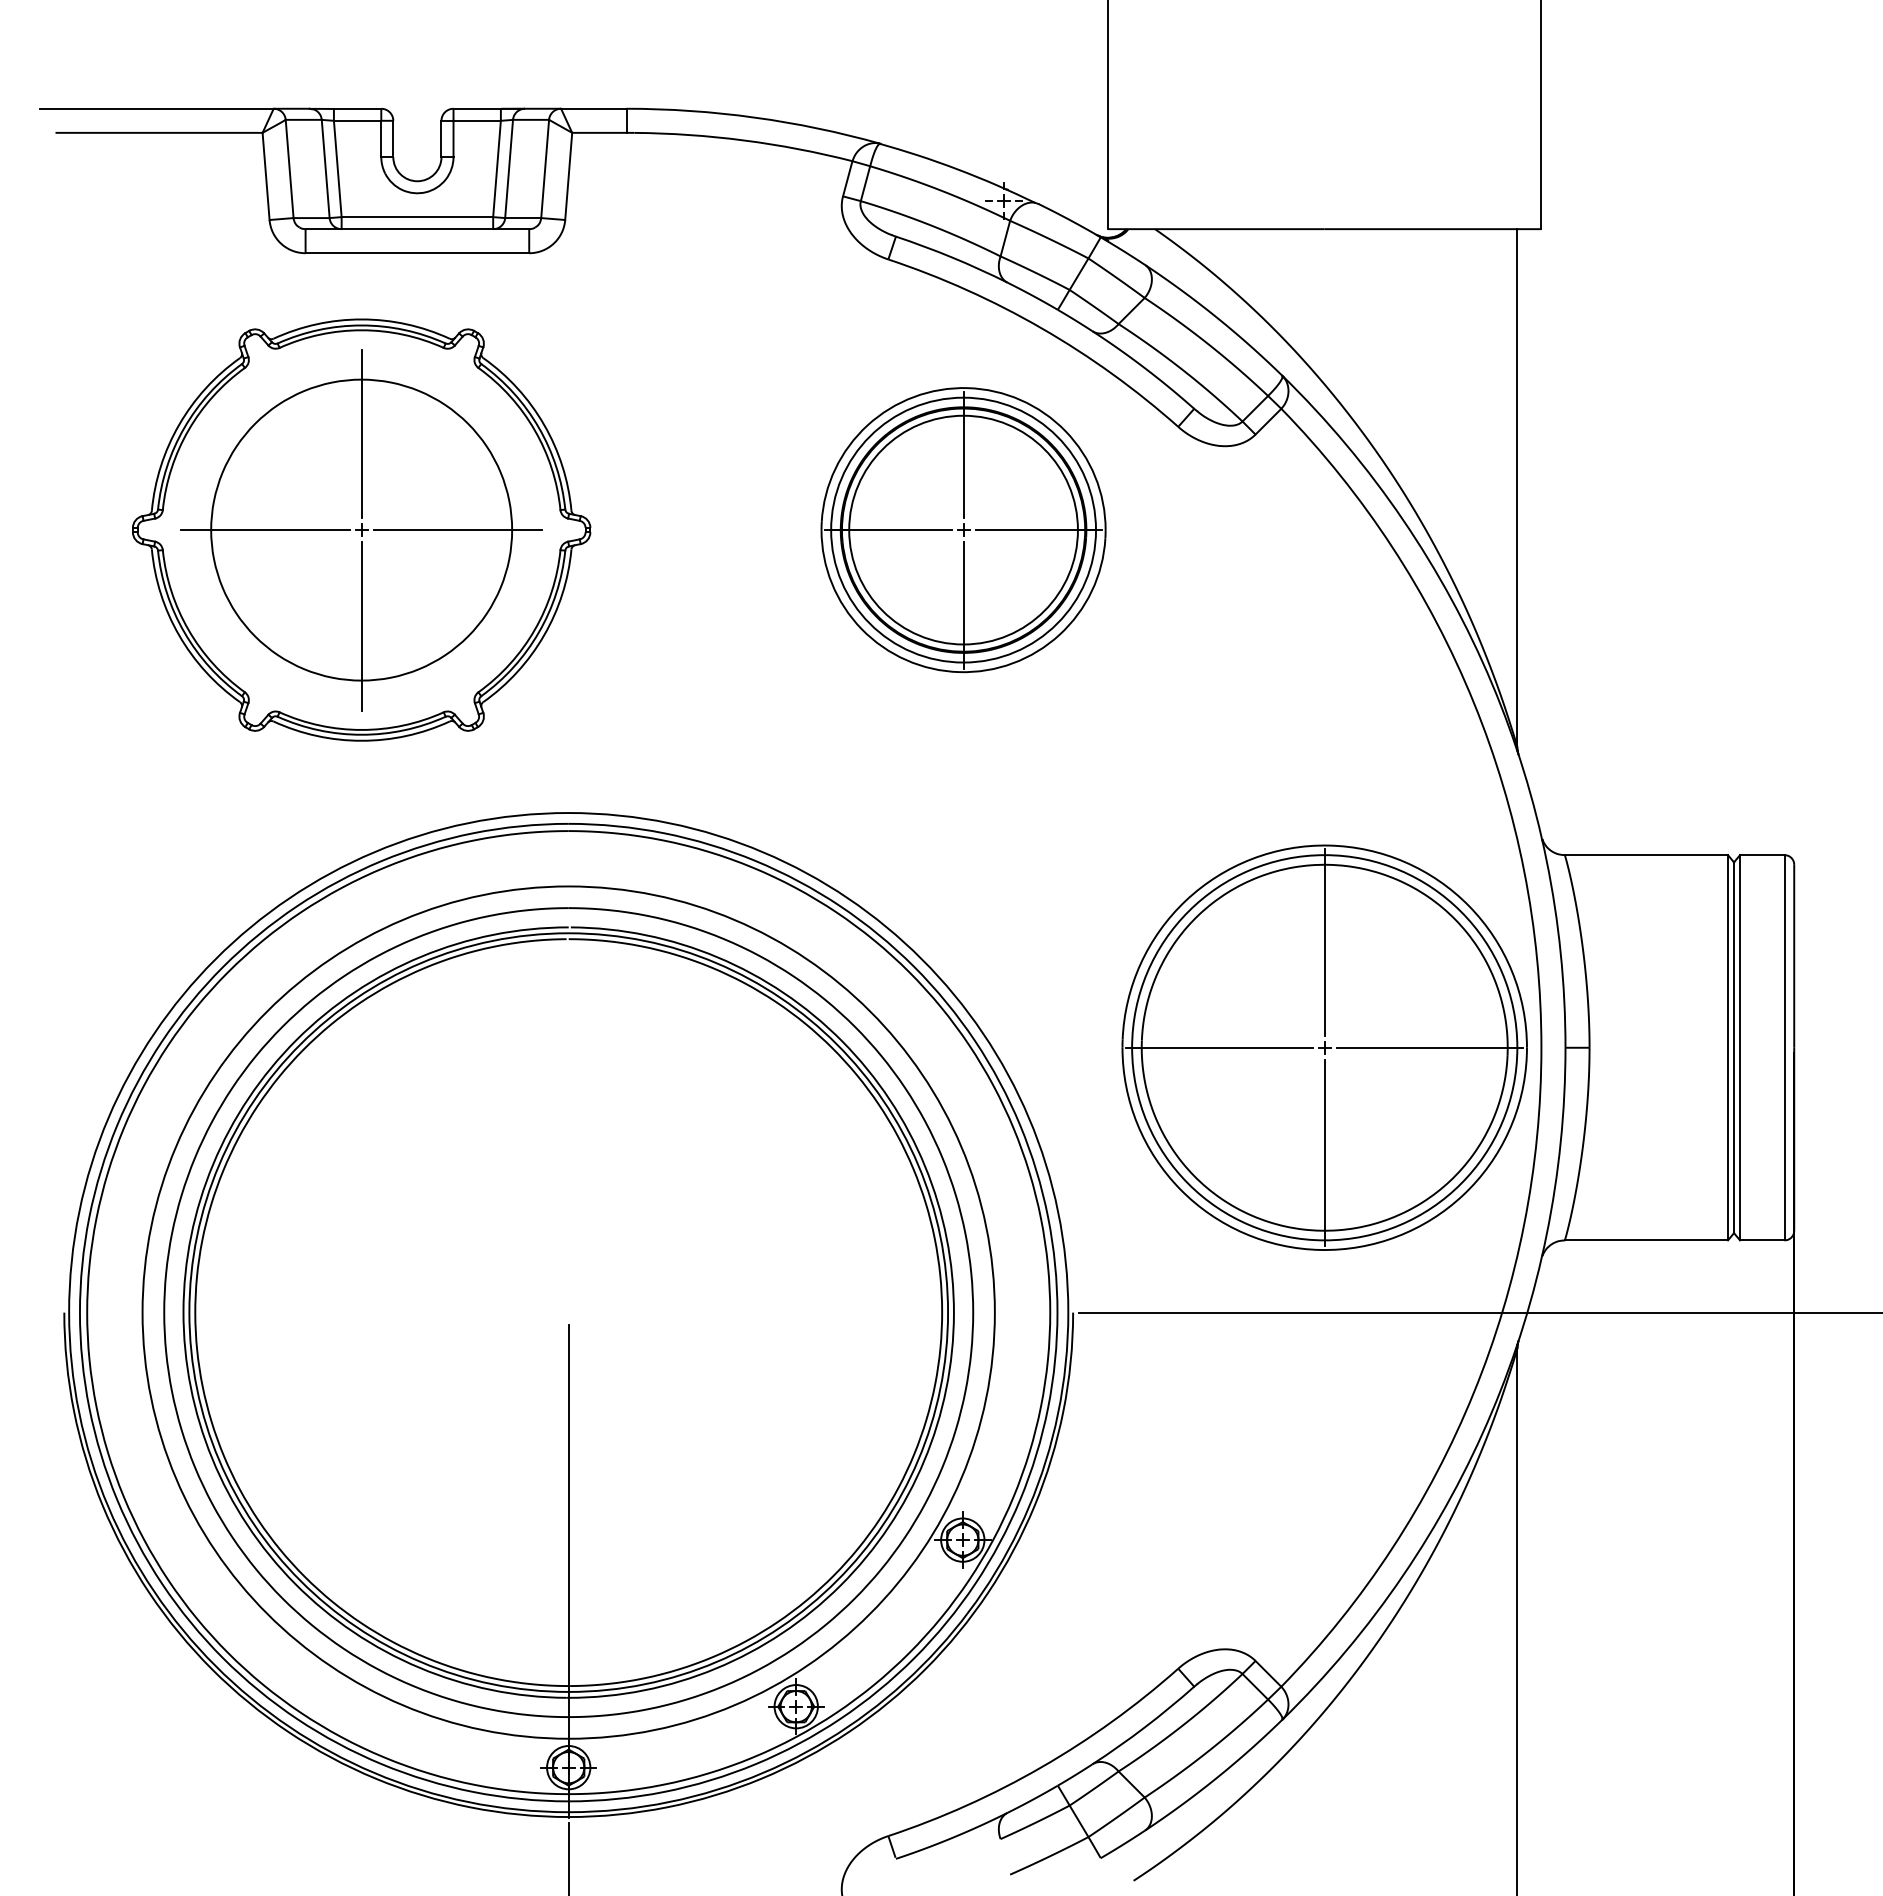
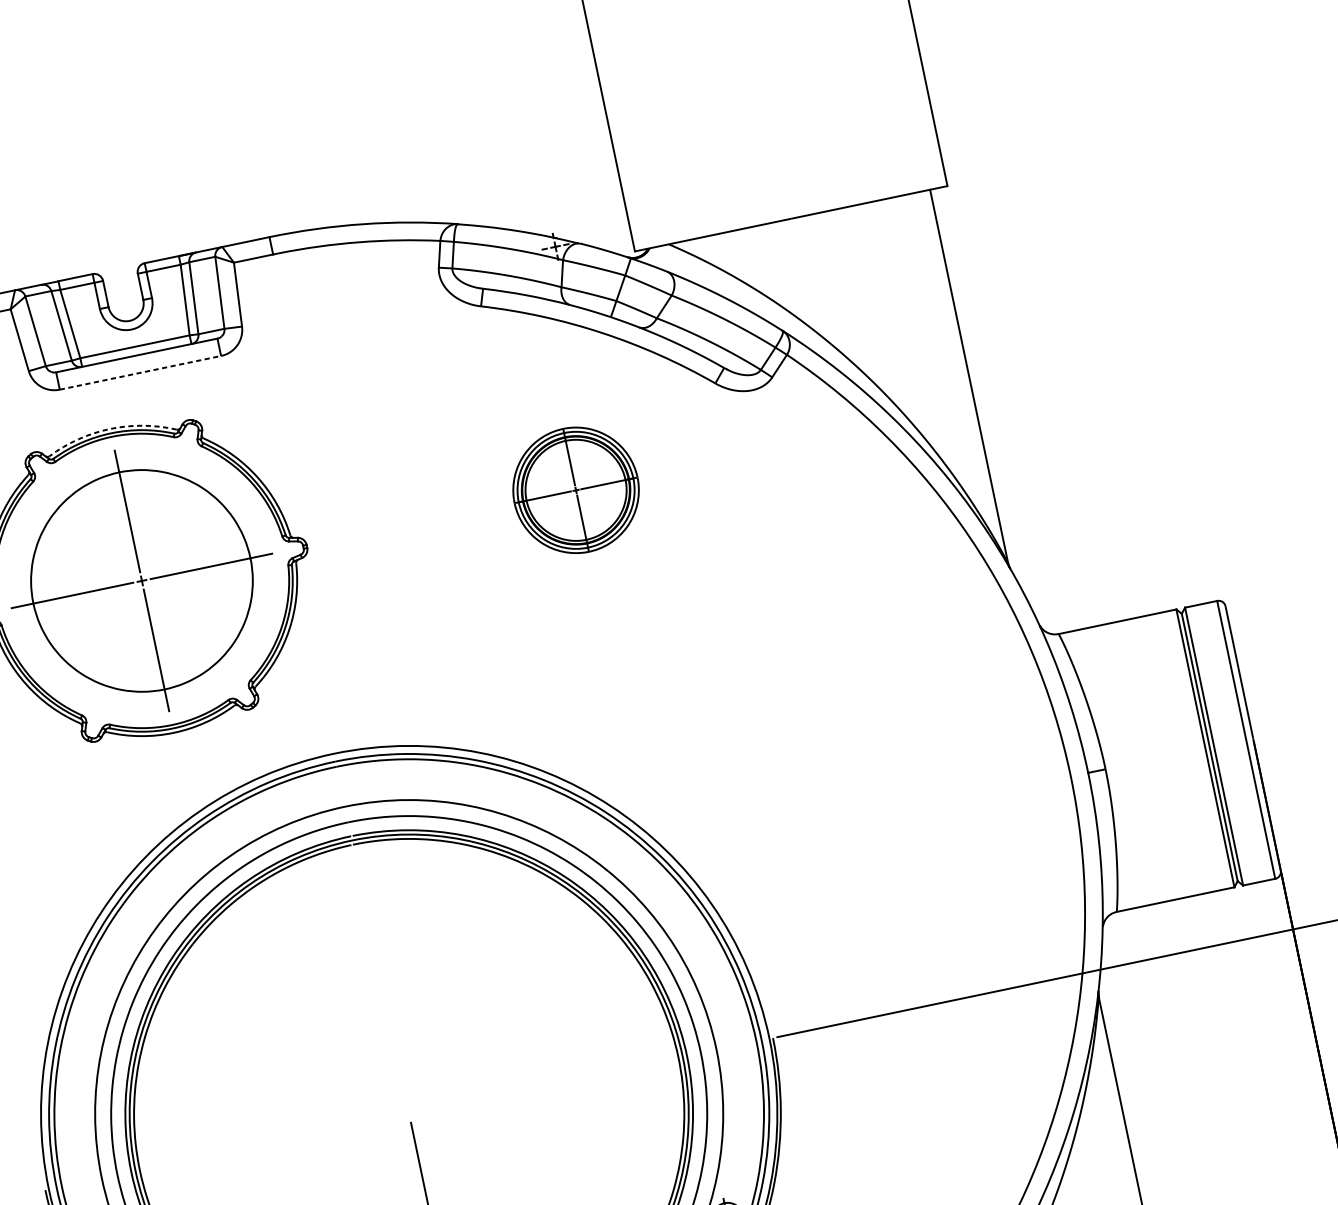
line: (417, 253) -> (140, 373), solid -> dashed
arc: (361, 319) -> (110, 429), solid -> dashed
part: (963, 530) -> (576, 490), size x0.6
part: (1324, 1047) -> (914, 809), removed

